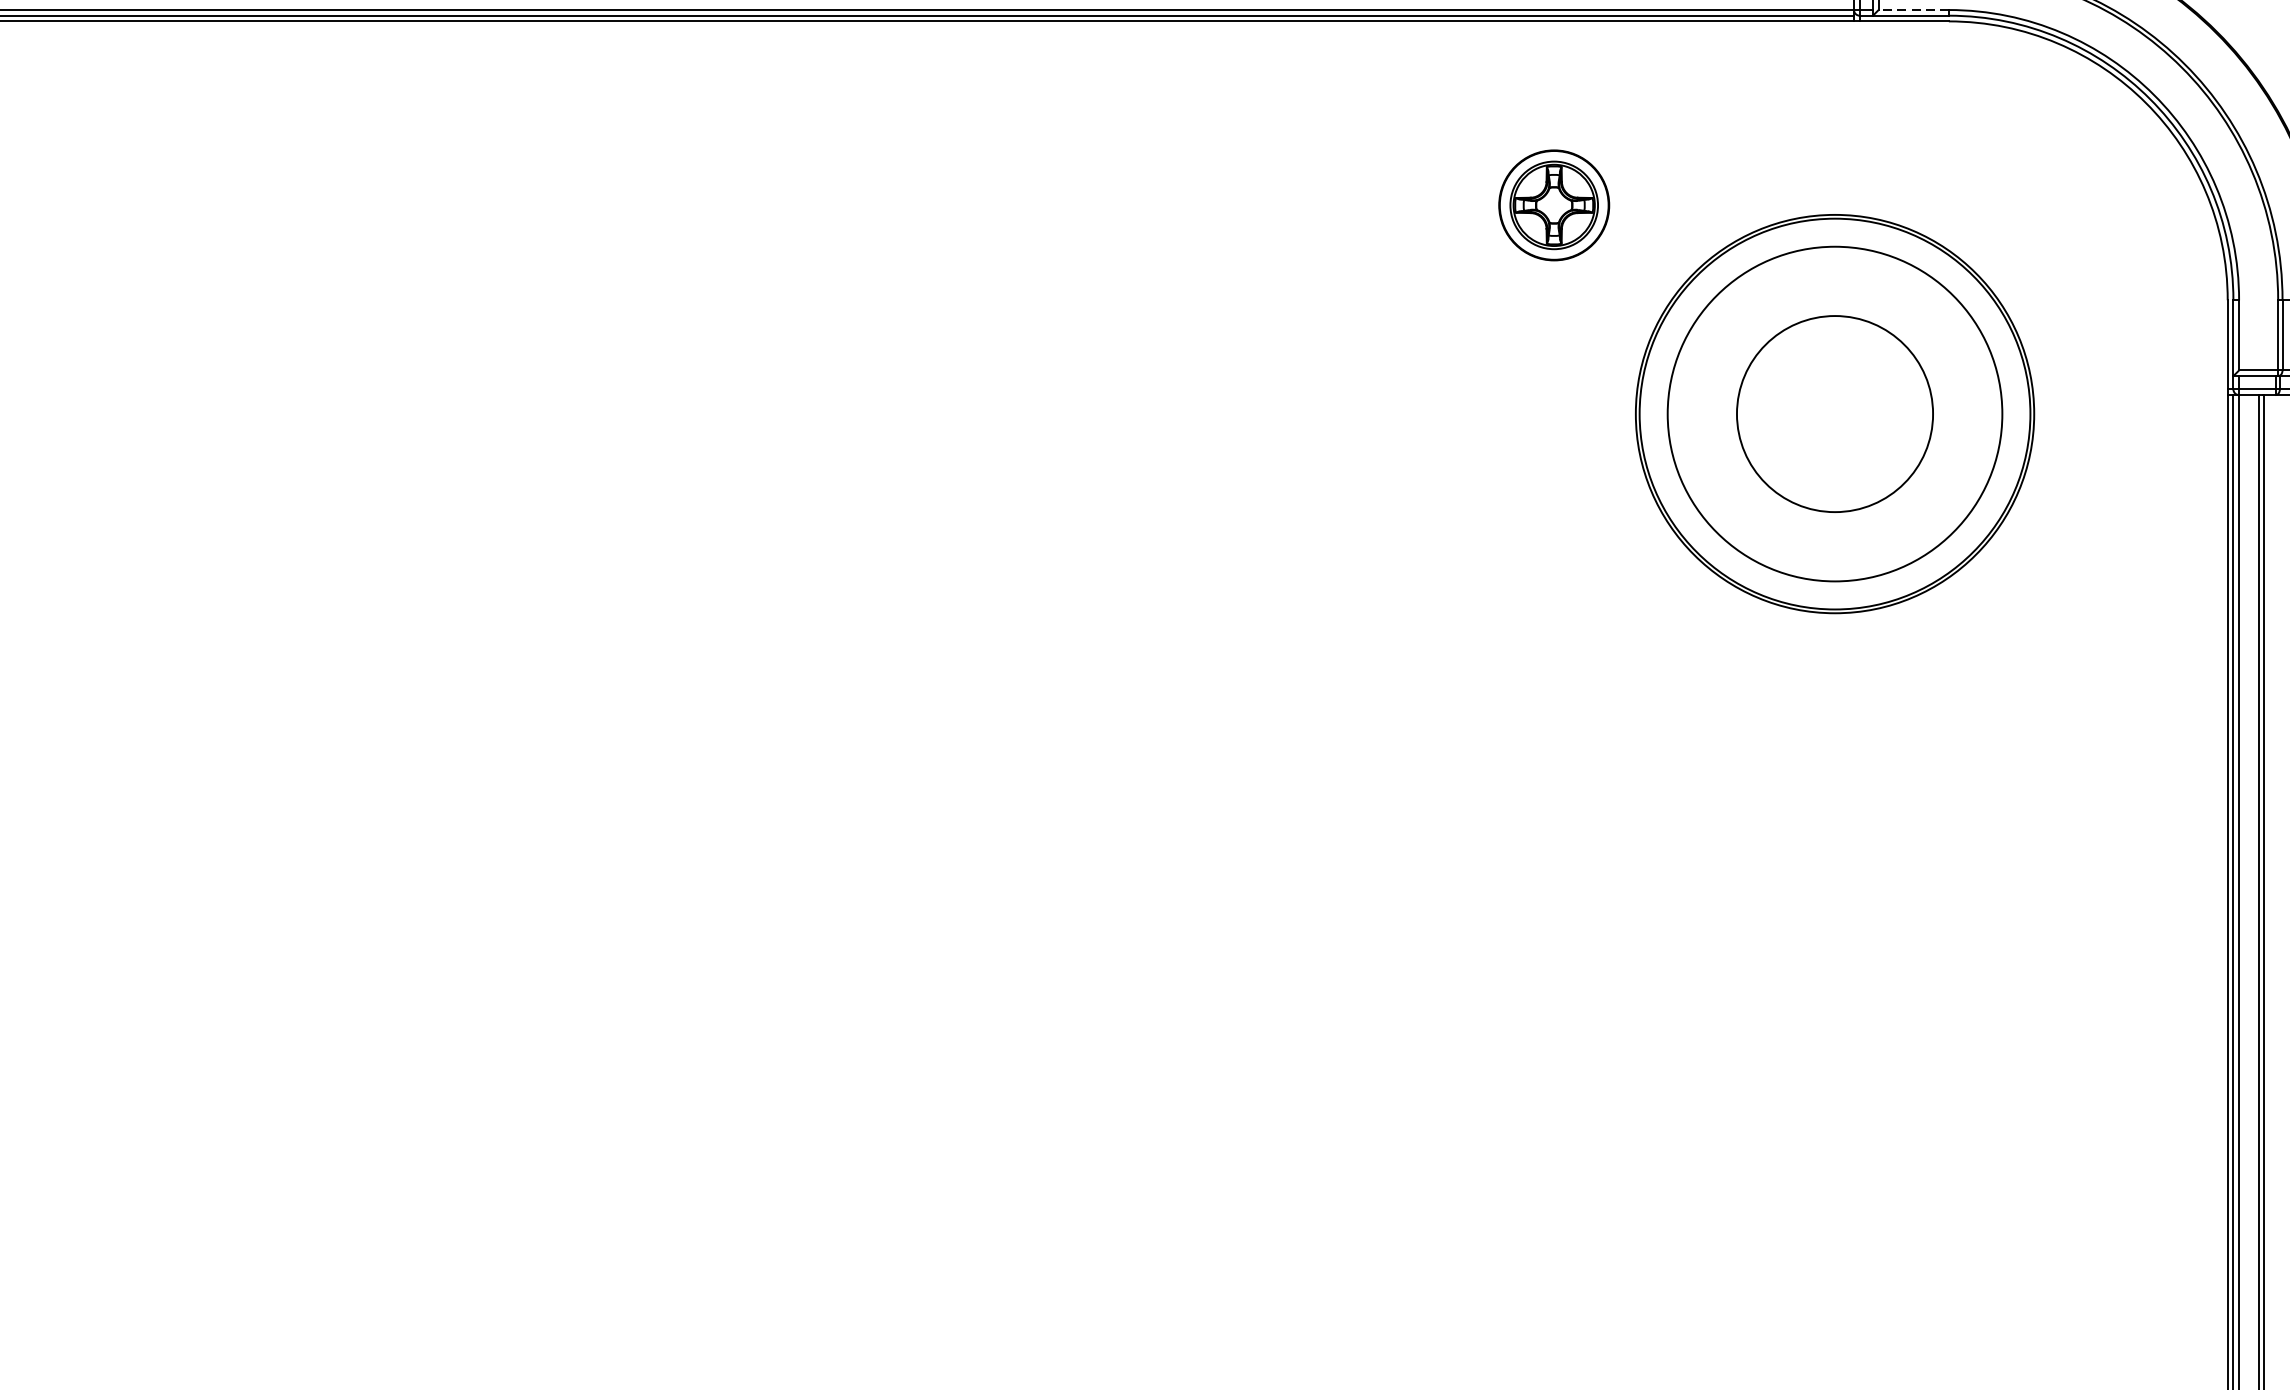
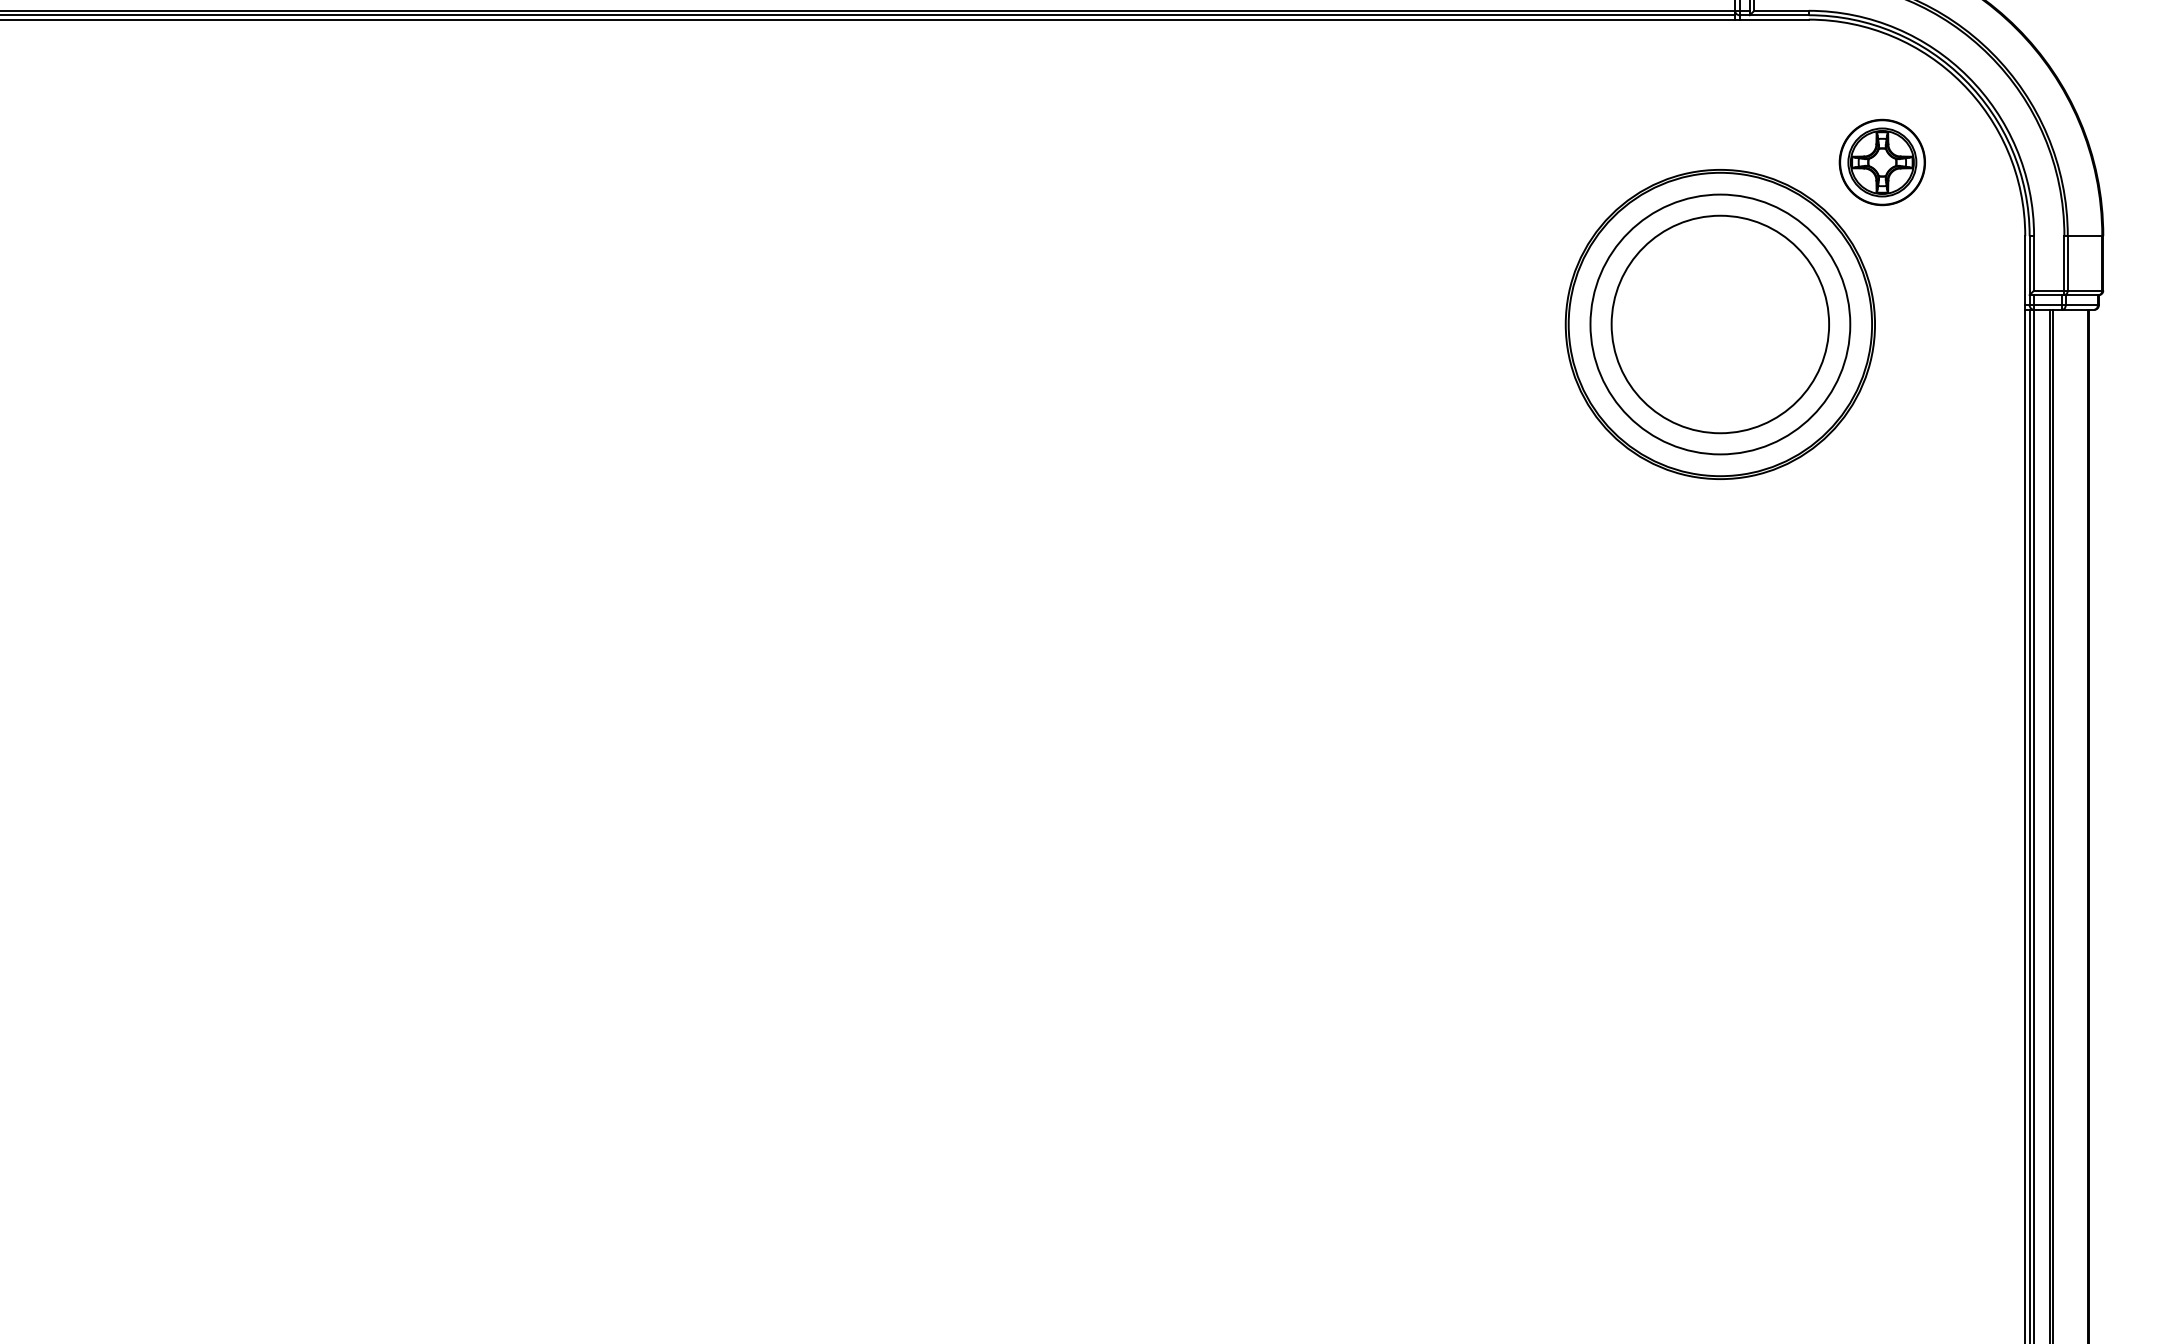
line: (1913, 9) -> (1781, 10), dashed -> solid
part: (1553, 205) -> (1881, 162), moved
circle: (1835, 414) -> (1720, 324), size x1.43

